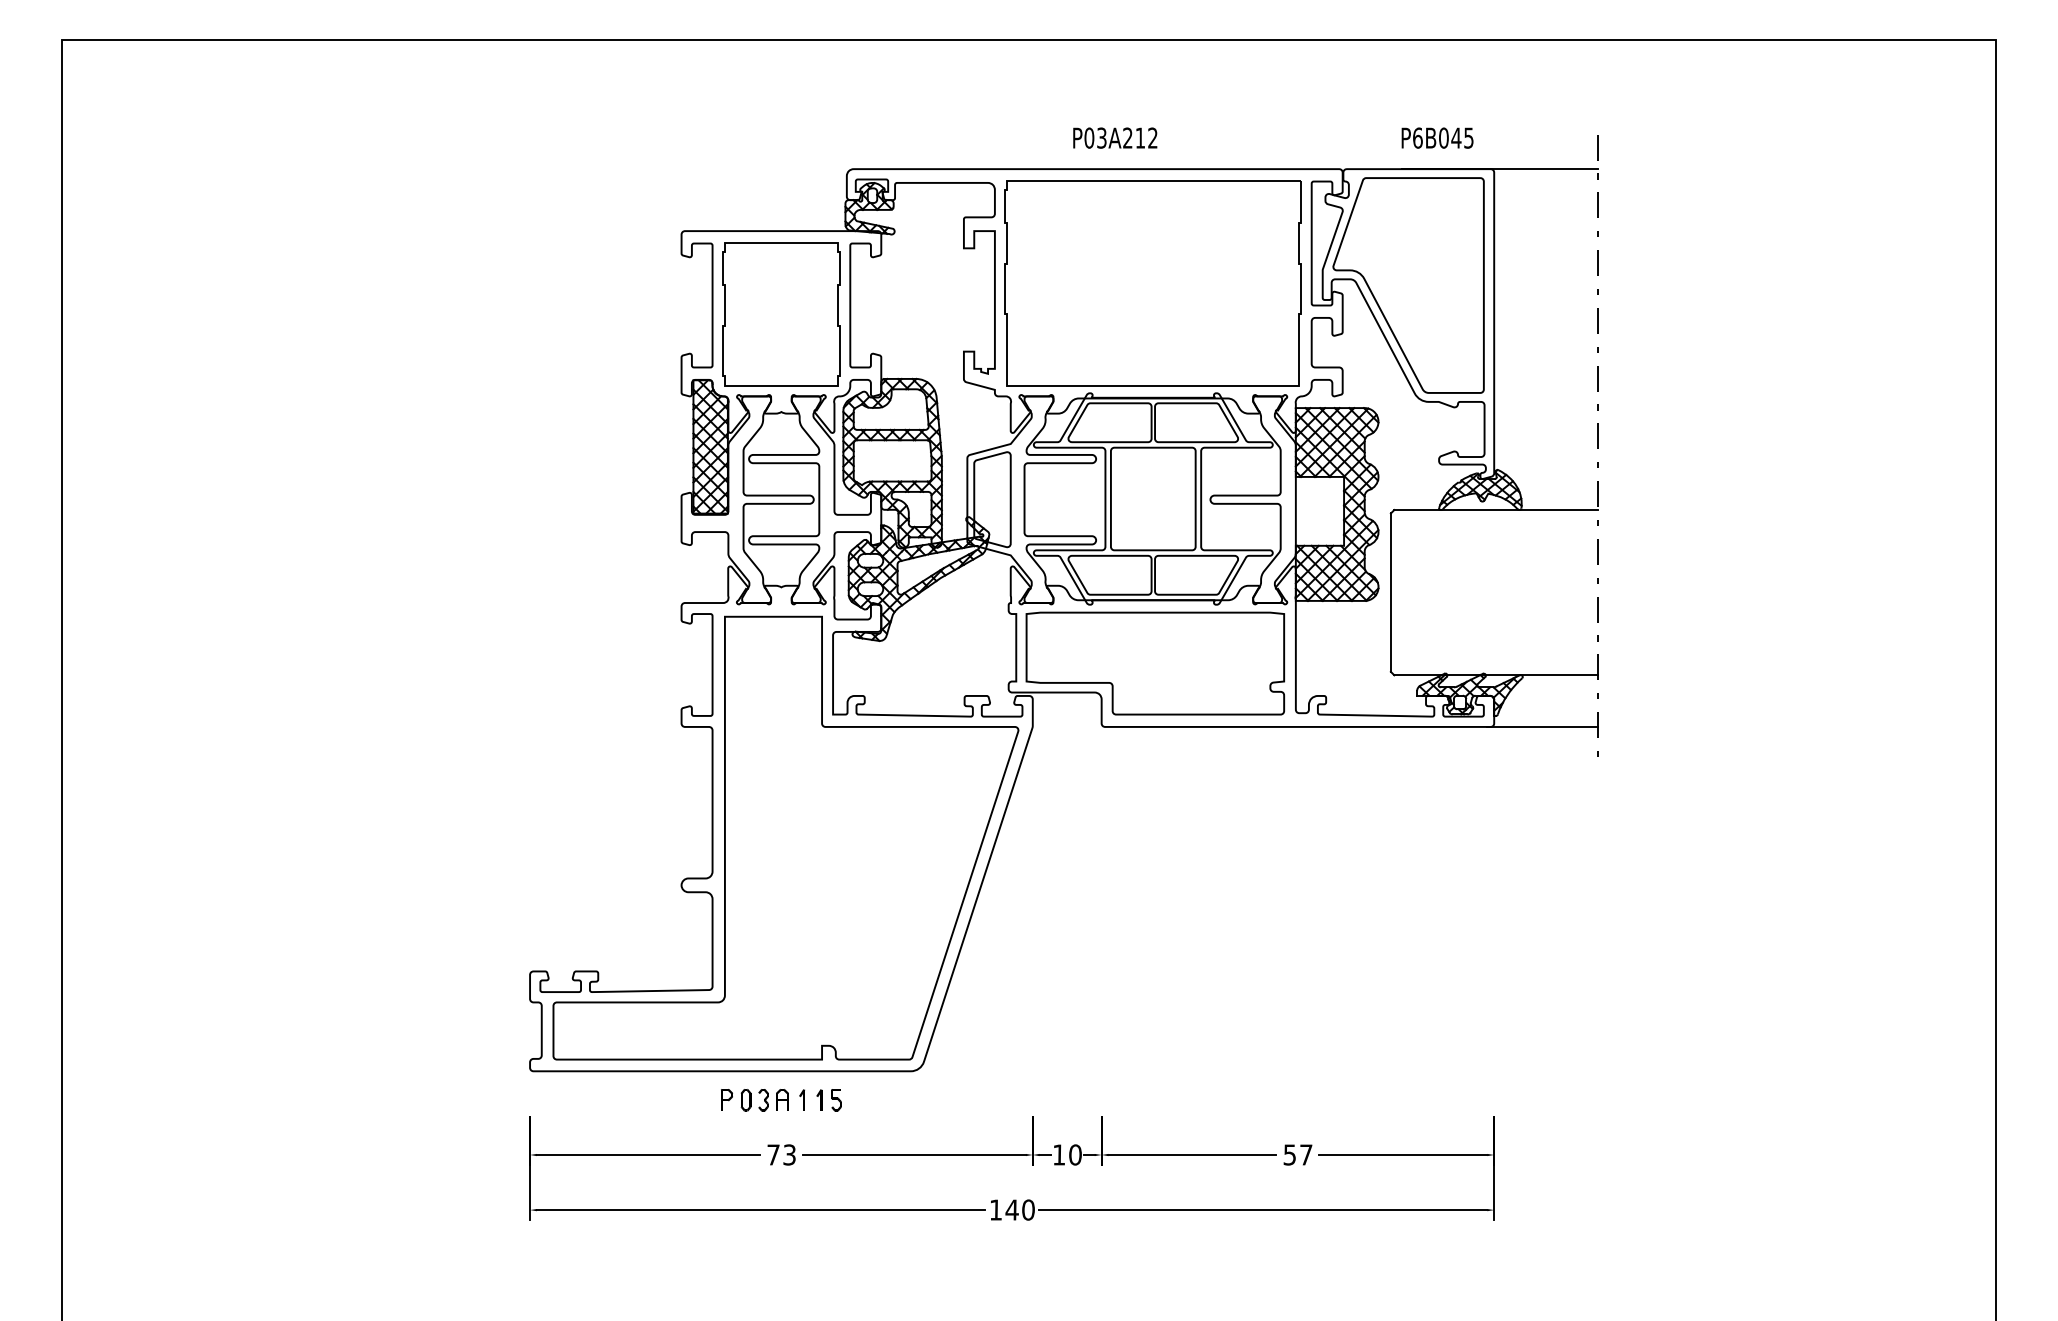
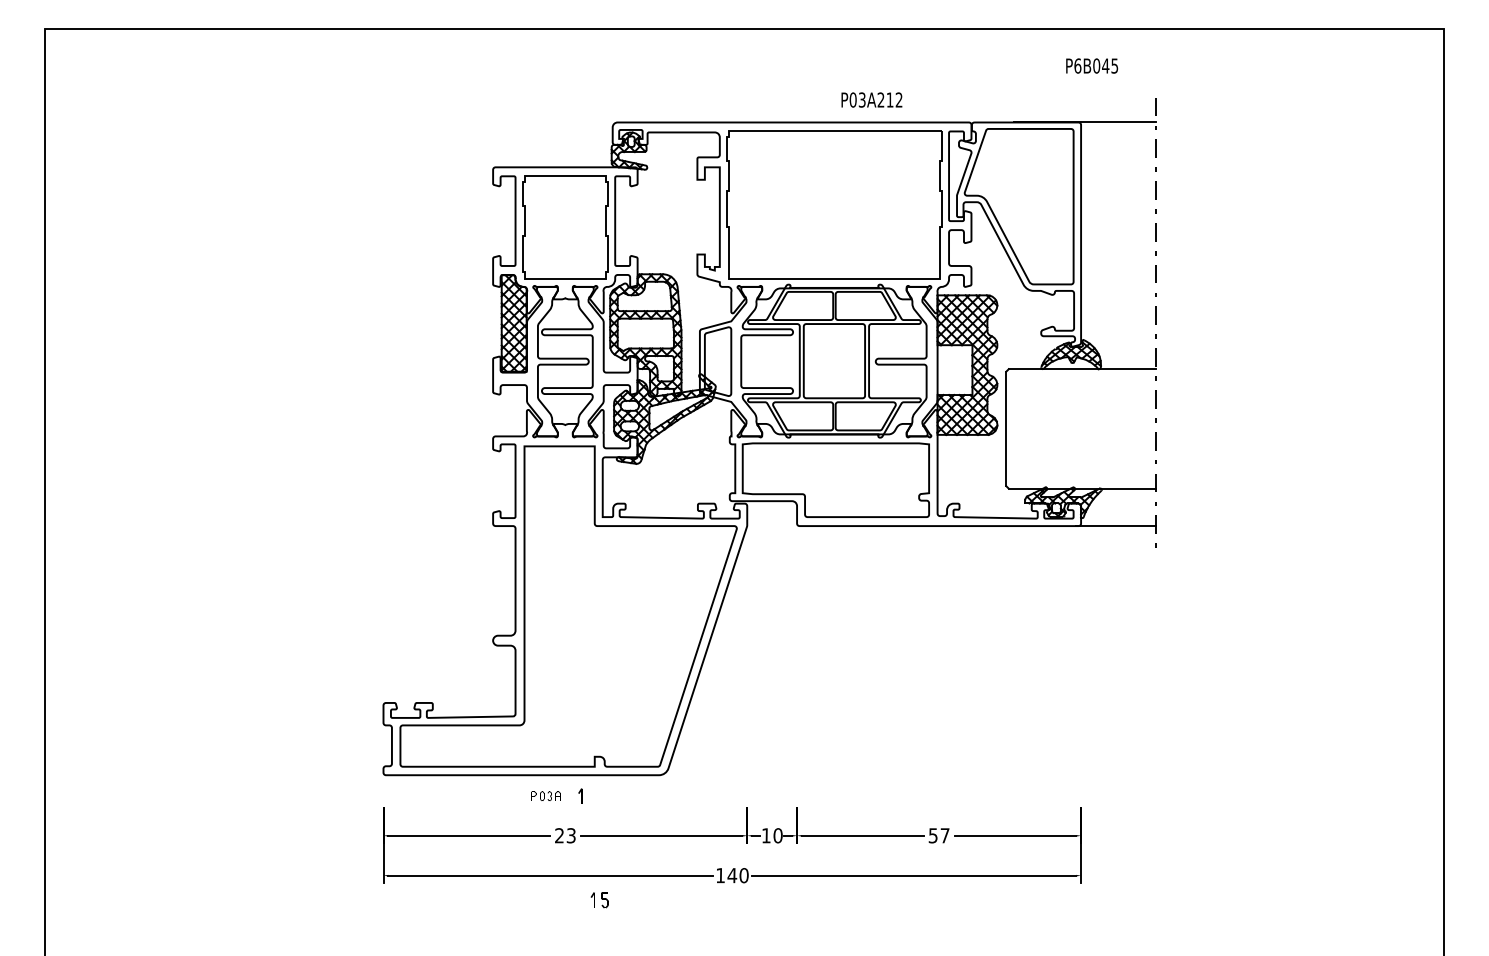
text: (1114, 137) -> (871, 99), moved
text: (1438, 137) -> (1092, 65), moved
part: (753, 1100) -> (545, 796), size x0.6
part: (828, 1100) -> (599, 900), moved
text: (773, 1154) -> (559, 835), 73 -> 23

